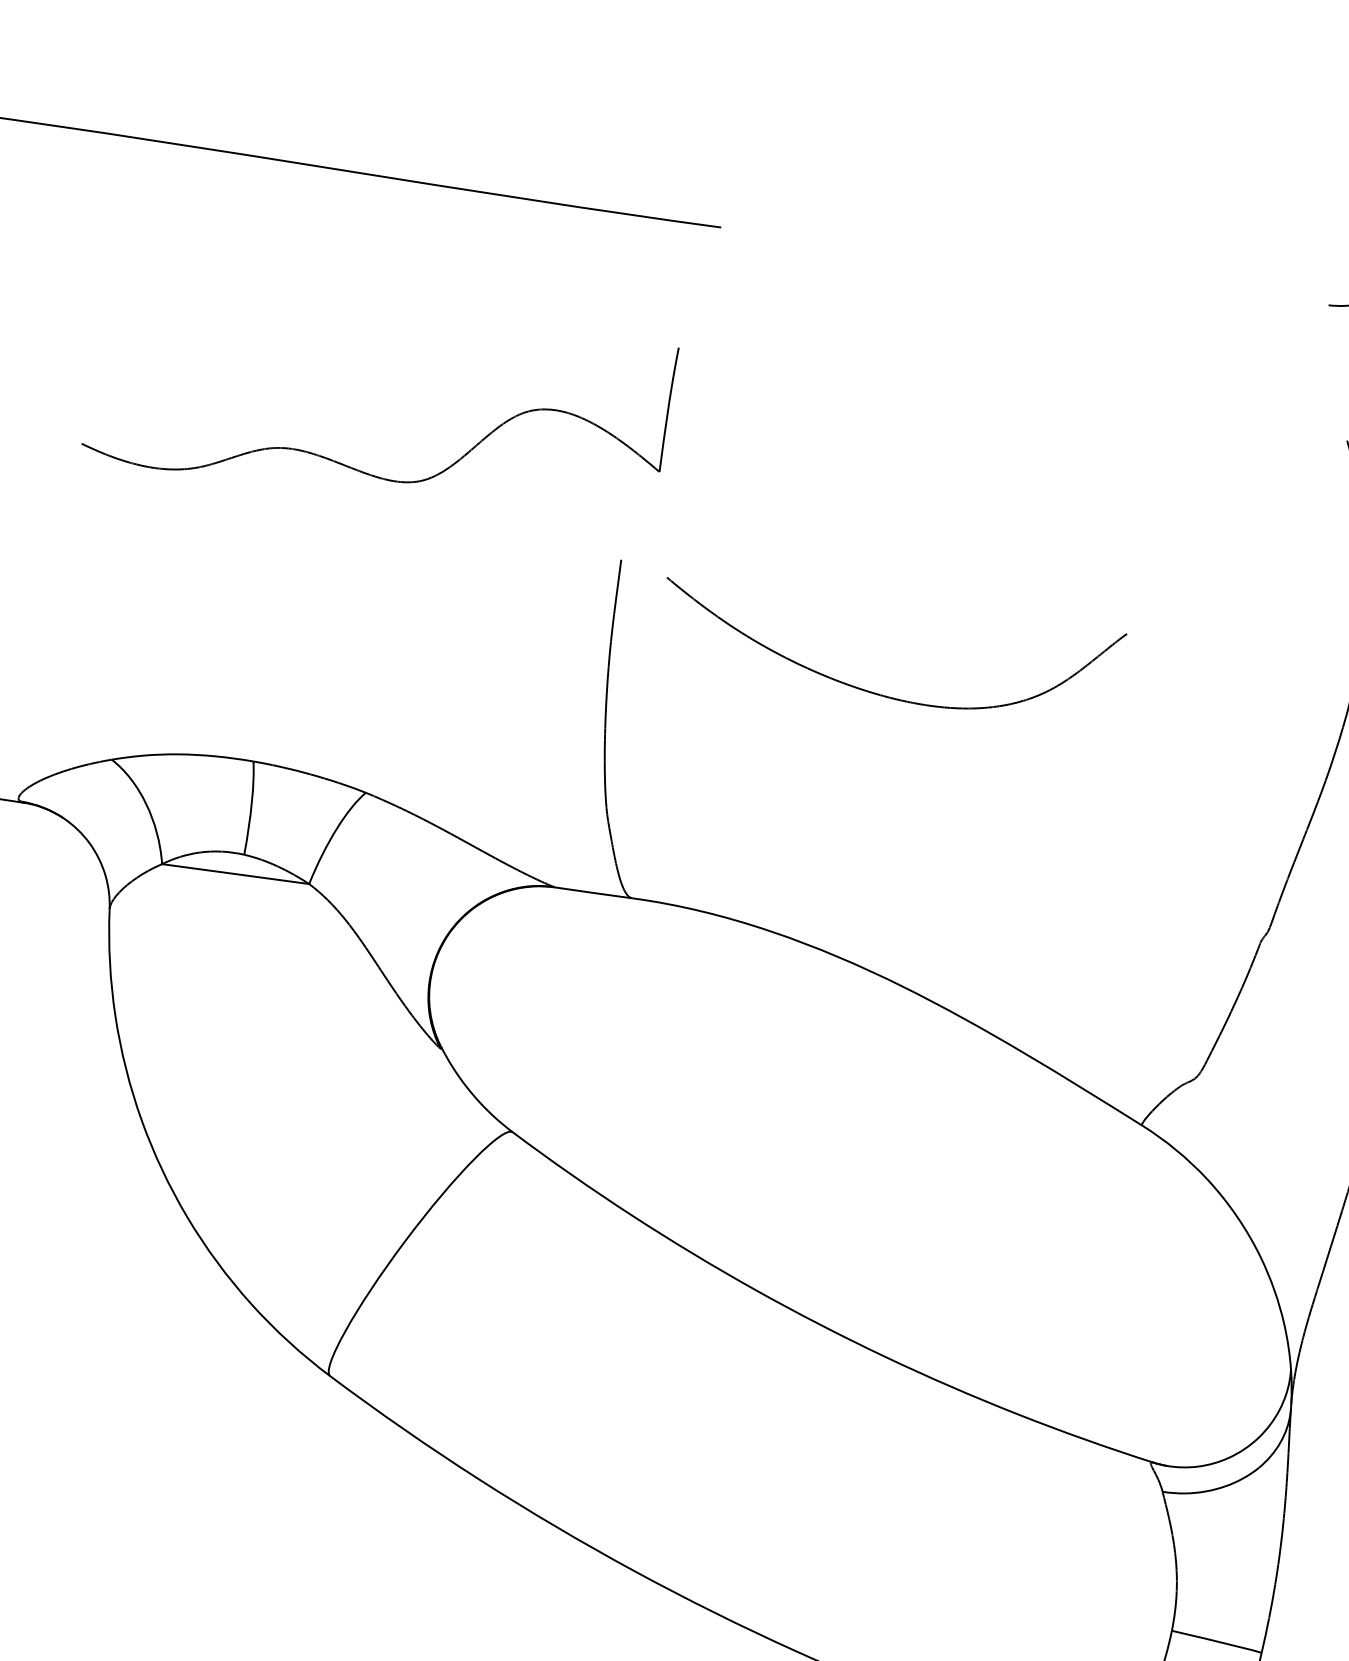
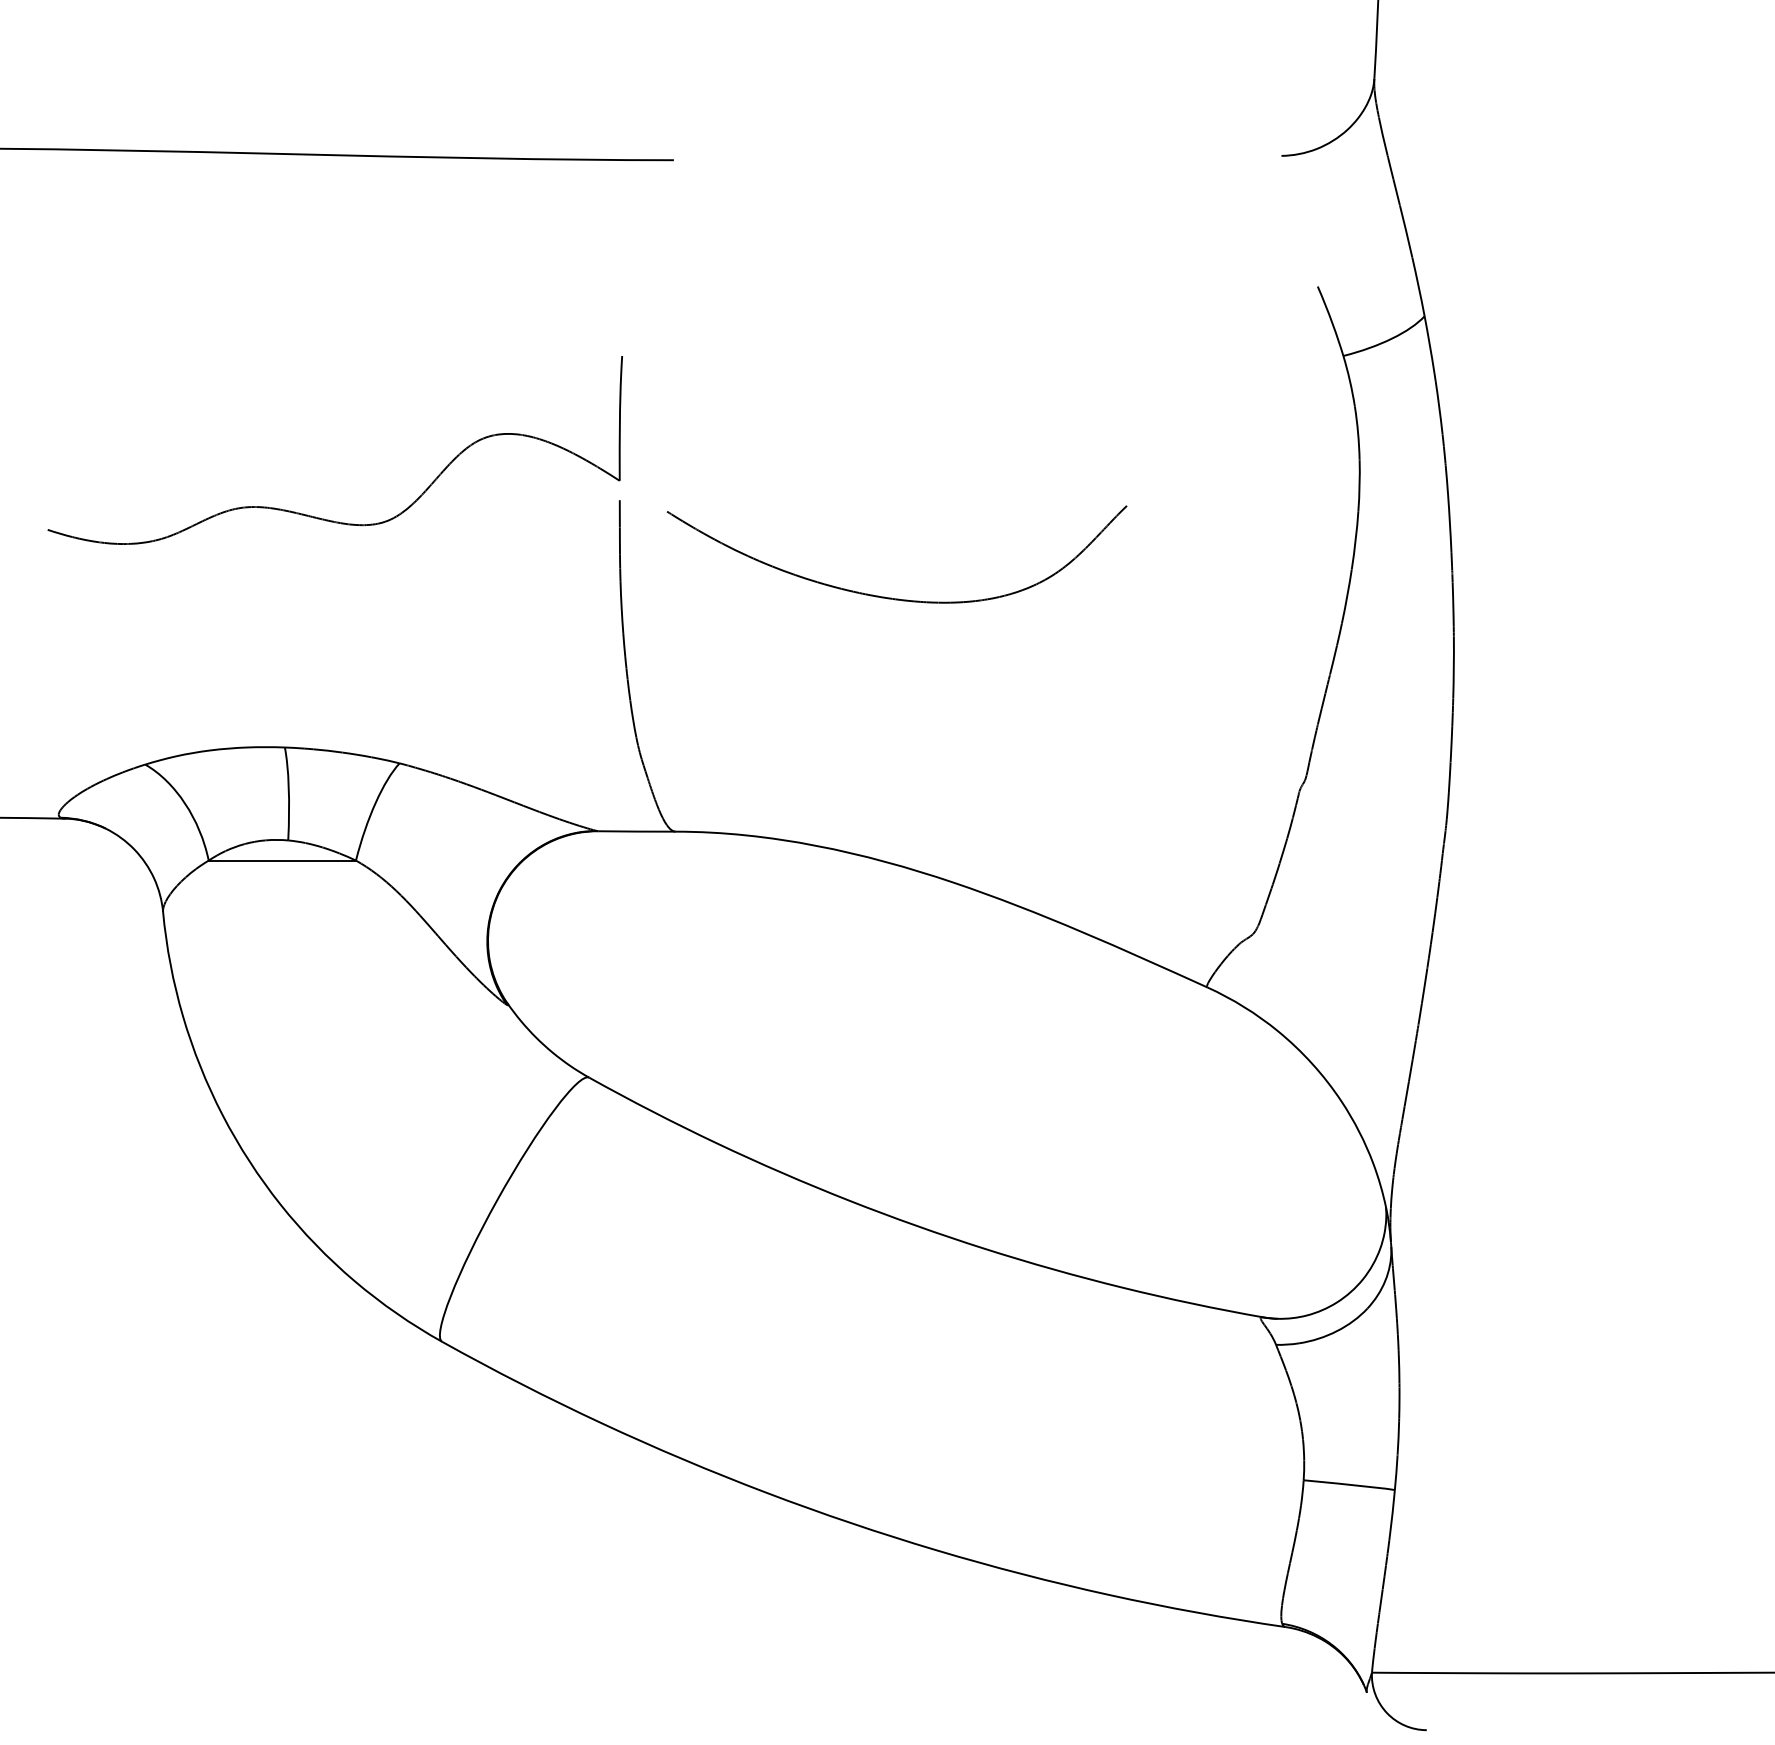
part: (354, 468) -> (319, 517), moved

